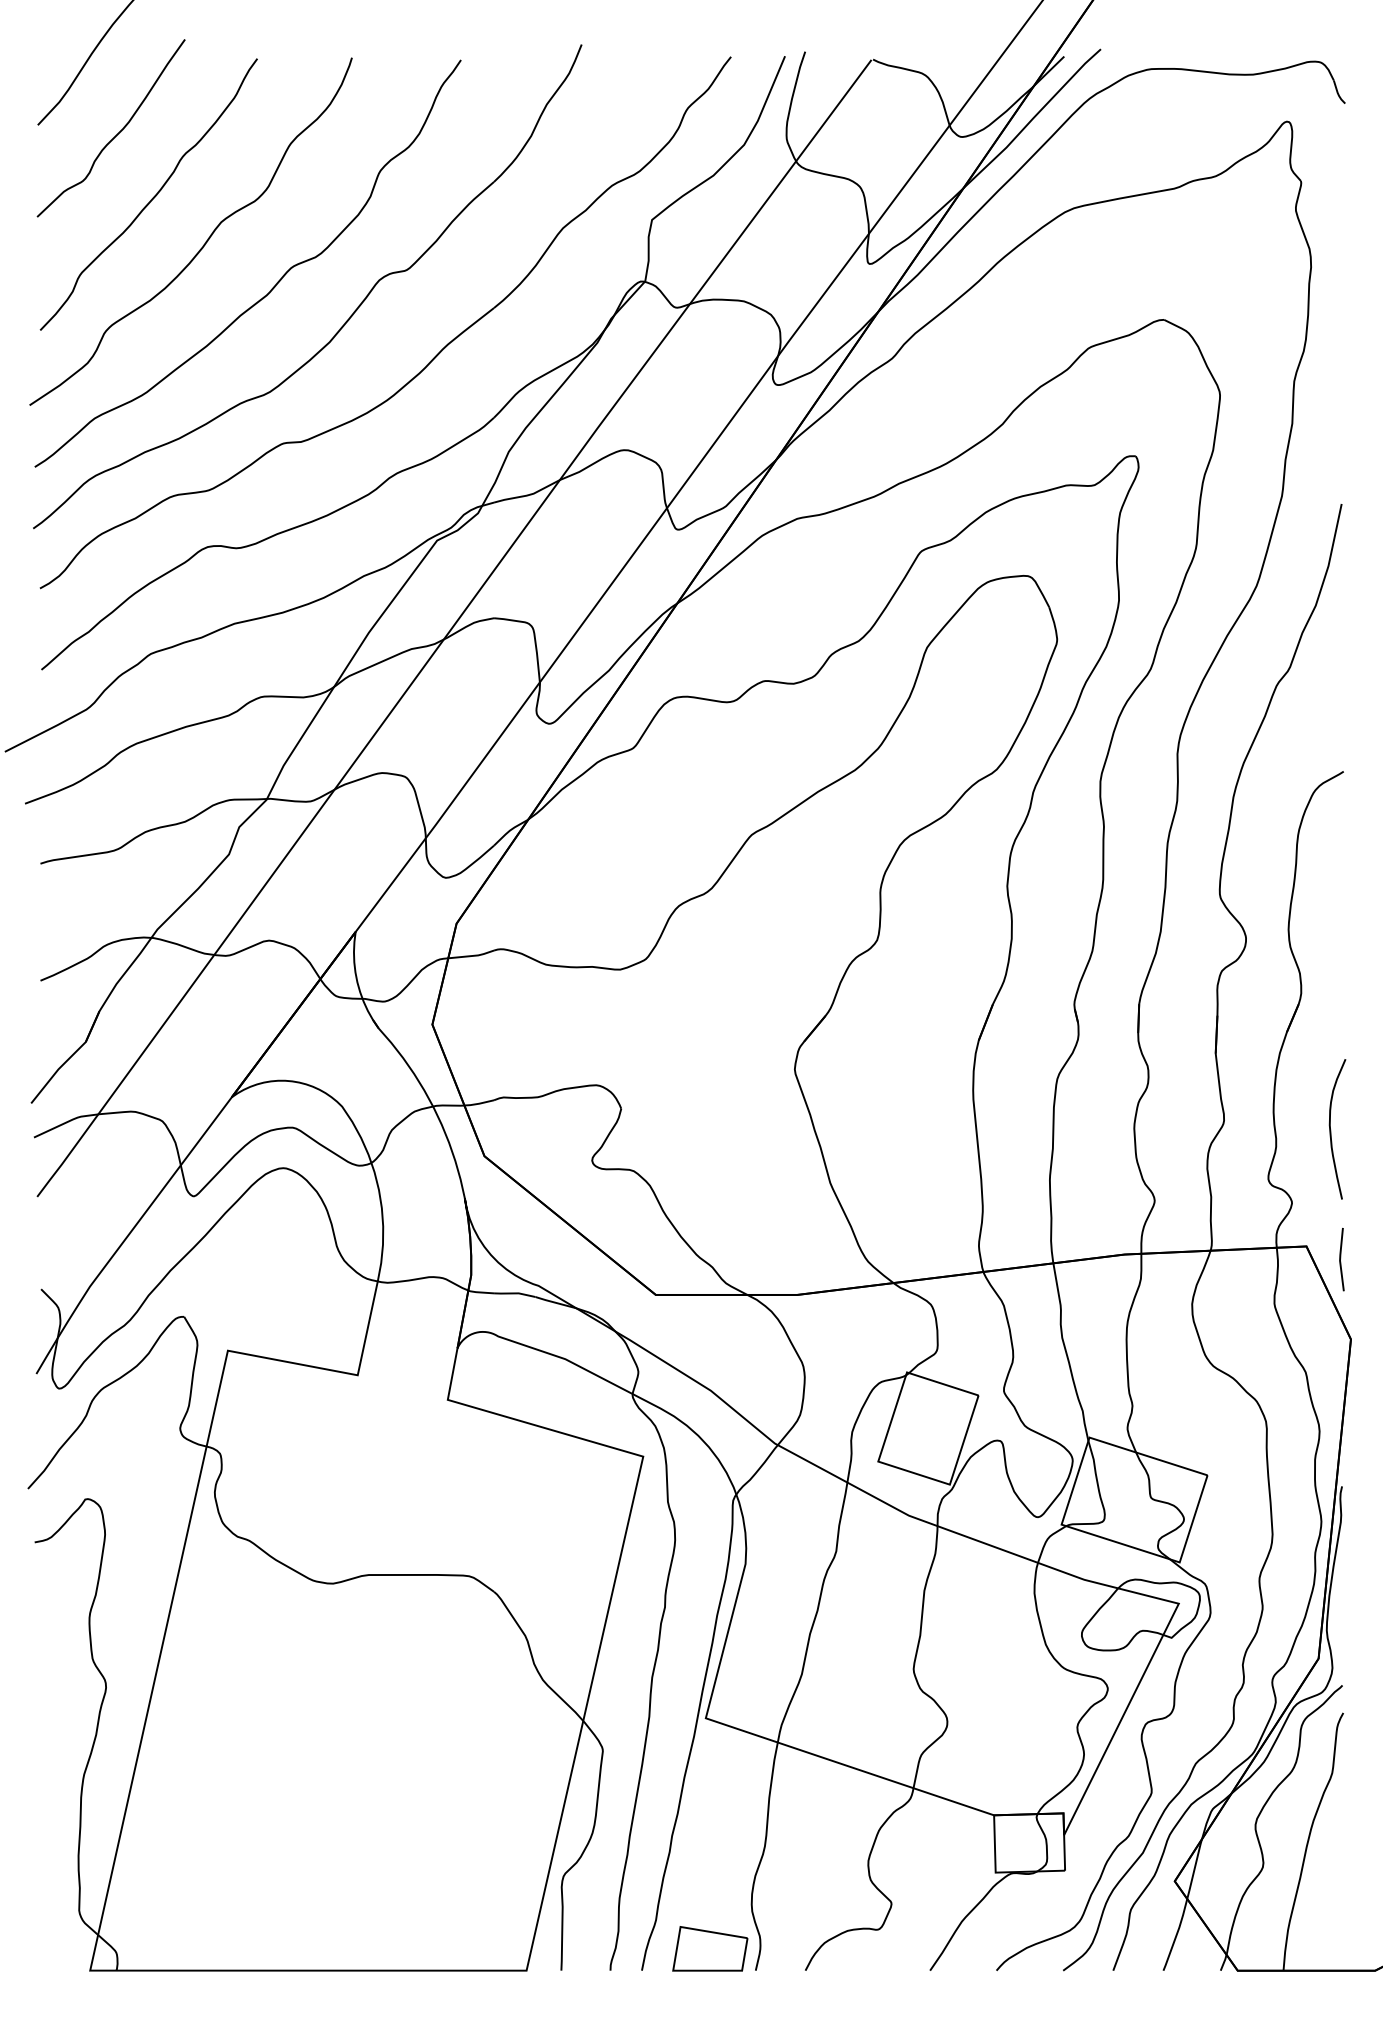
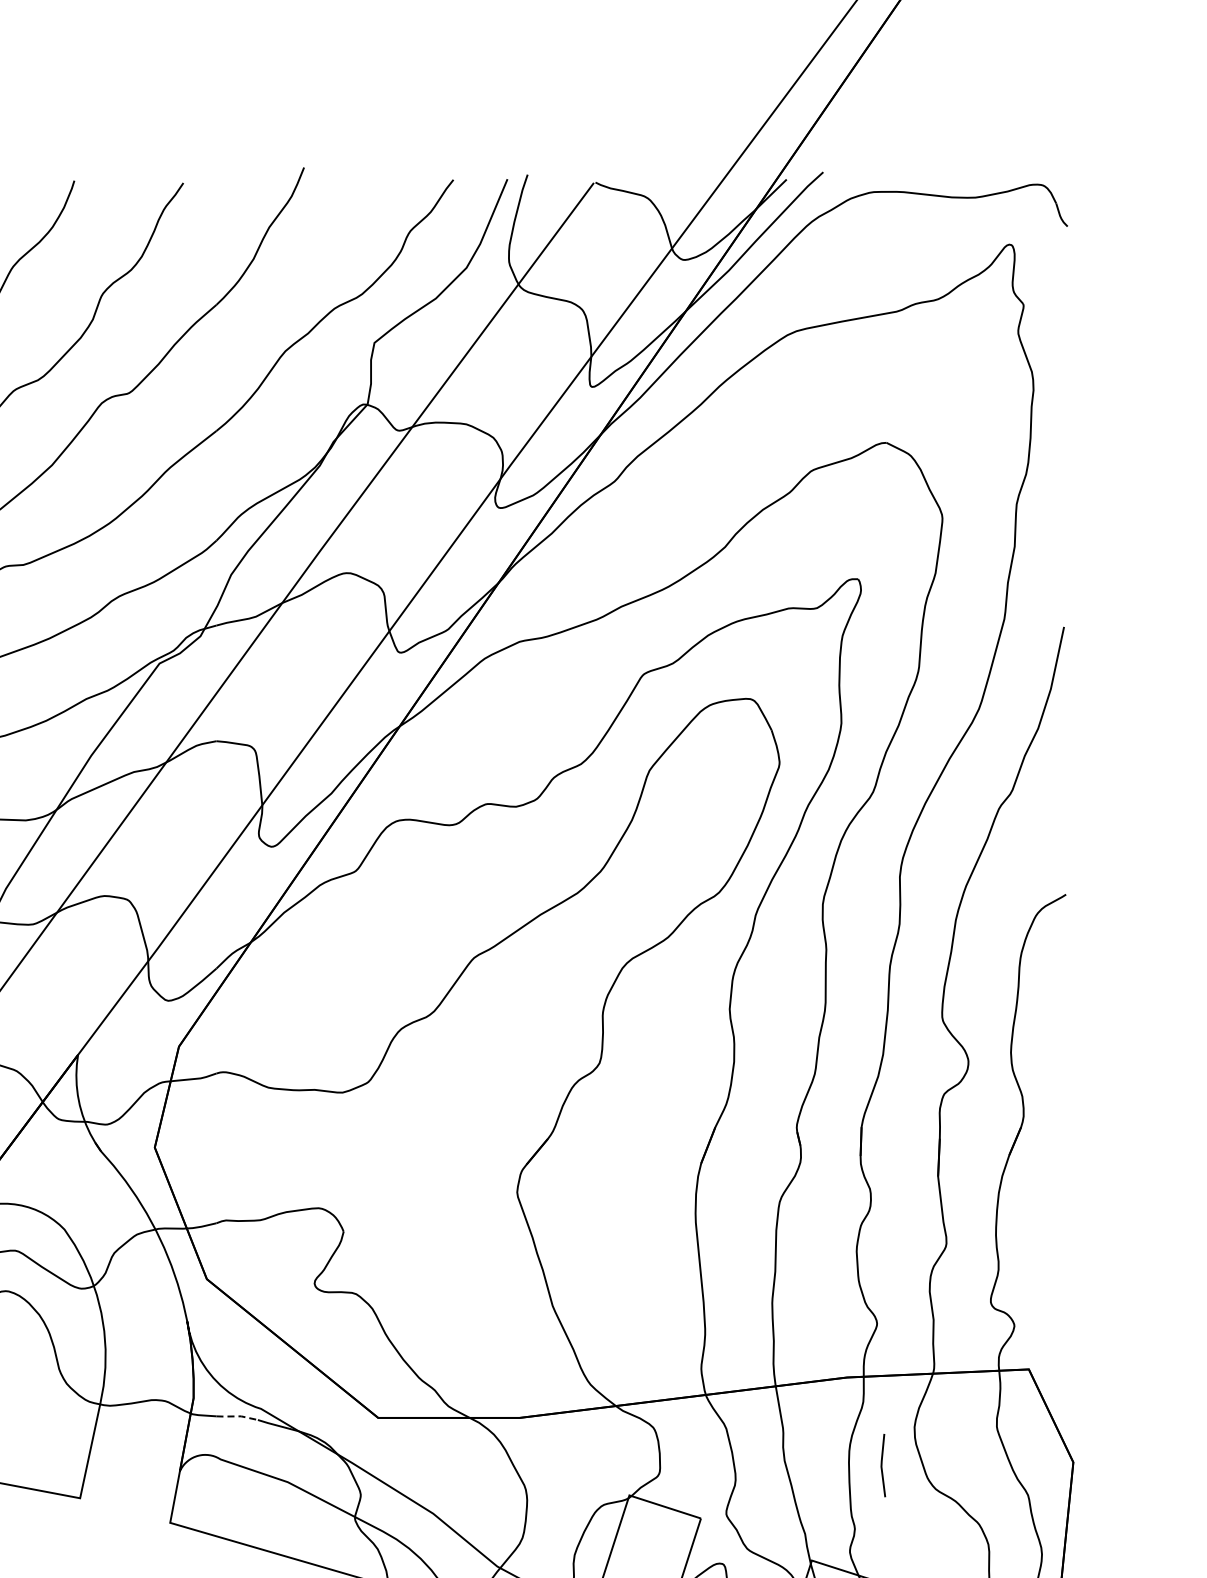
curve: (1331, 1129) -> (1053, 1252), removed
line: (1341, 1258) -> (882, 1464), moved
line: (515, 1293) -> (237, 1416), solid -> dashed

